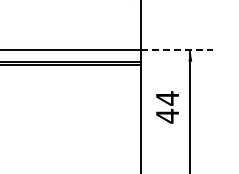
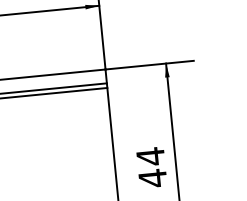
line: (177, 50) -> (150, 65), dashed -> solid
text: (167, 107) -> (151, 167), moved

